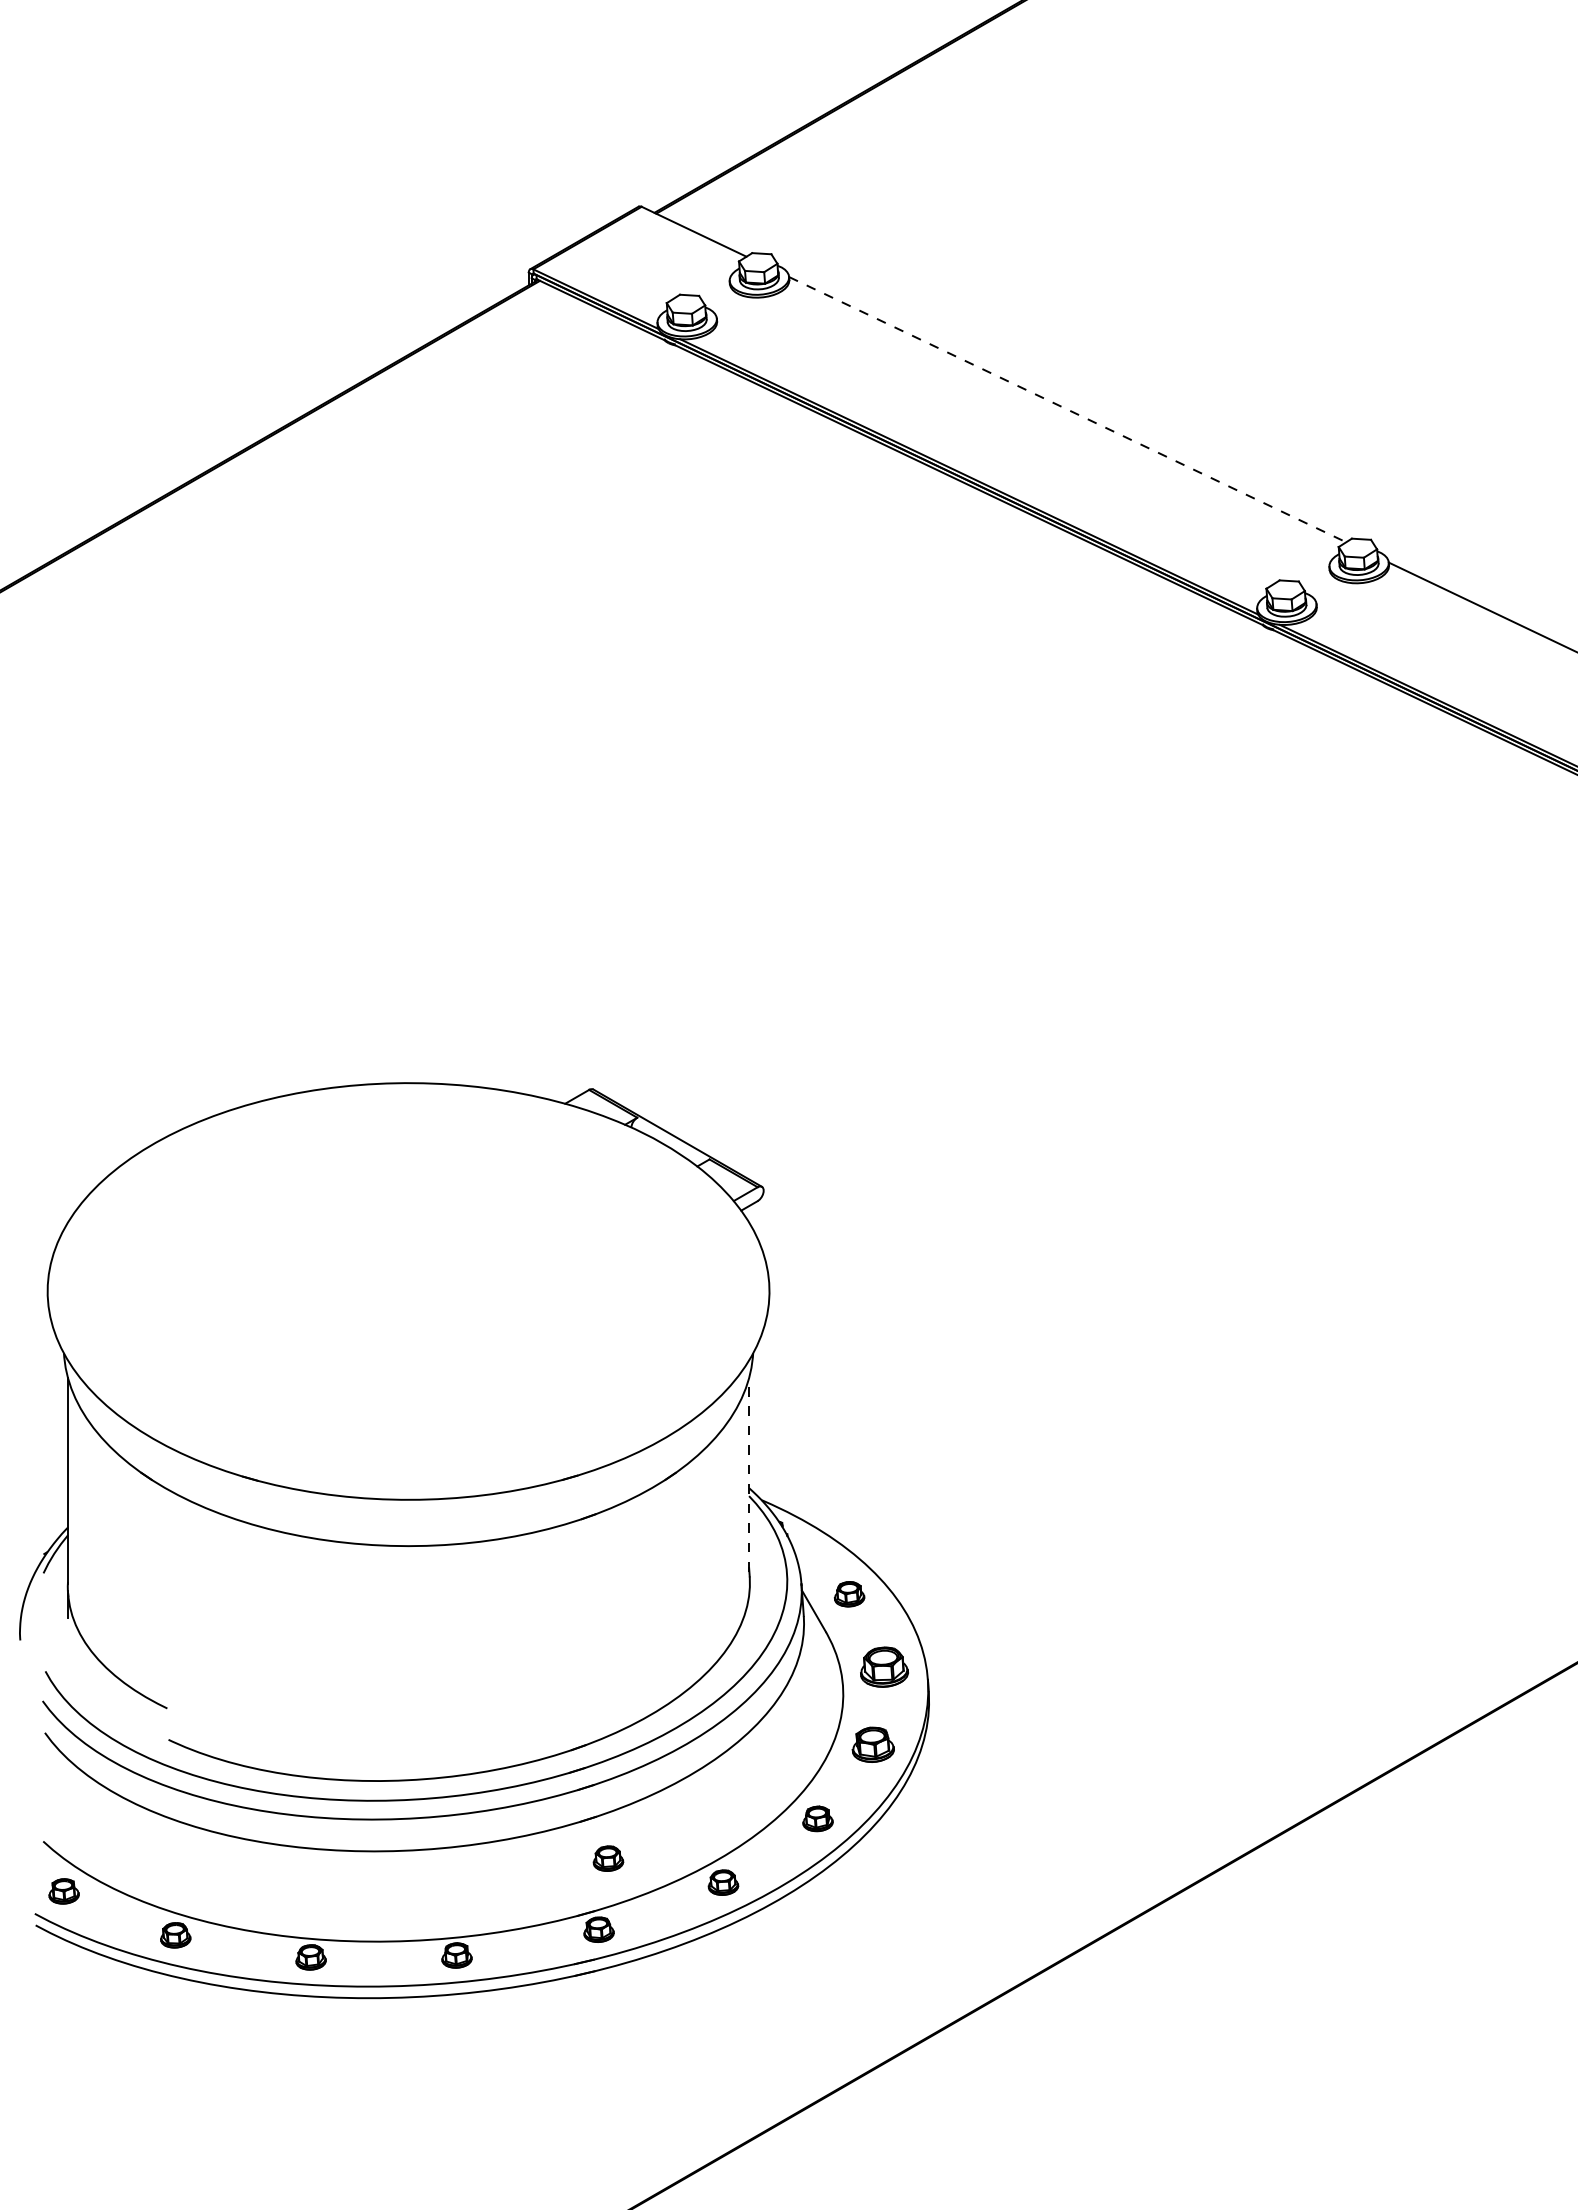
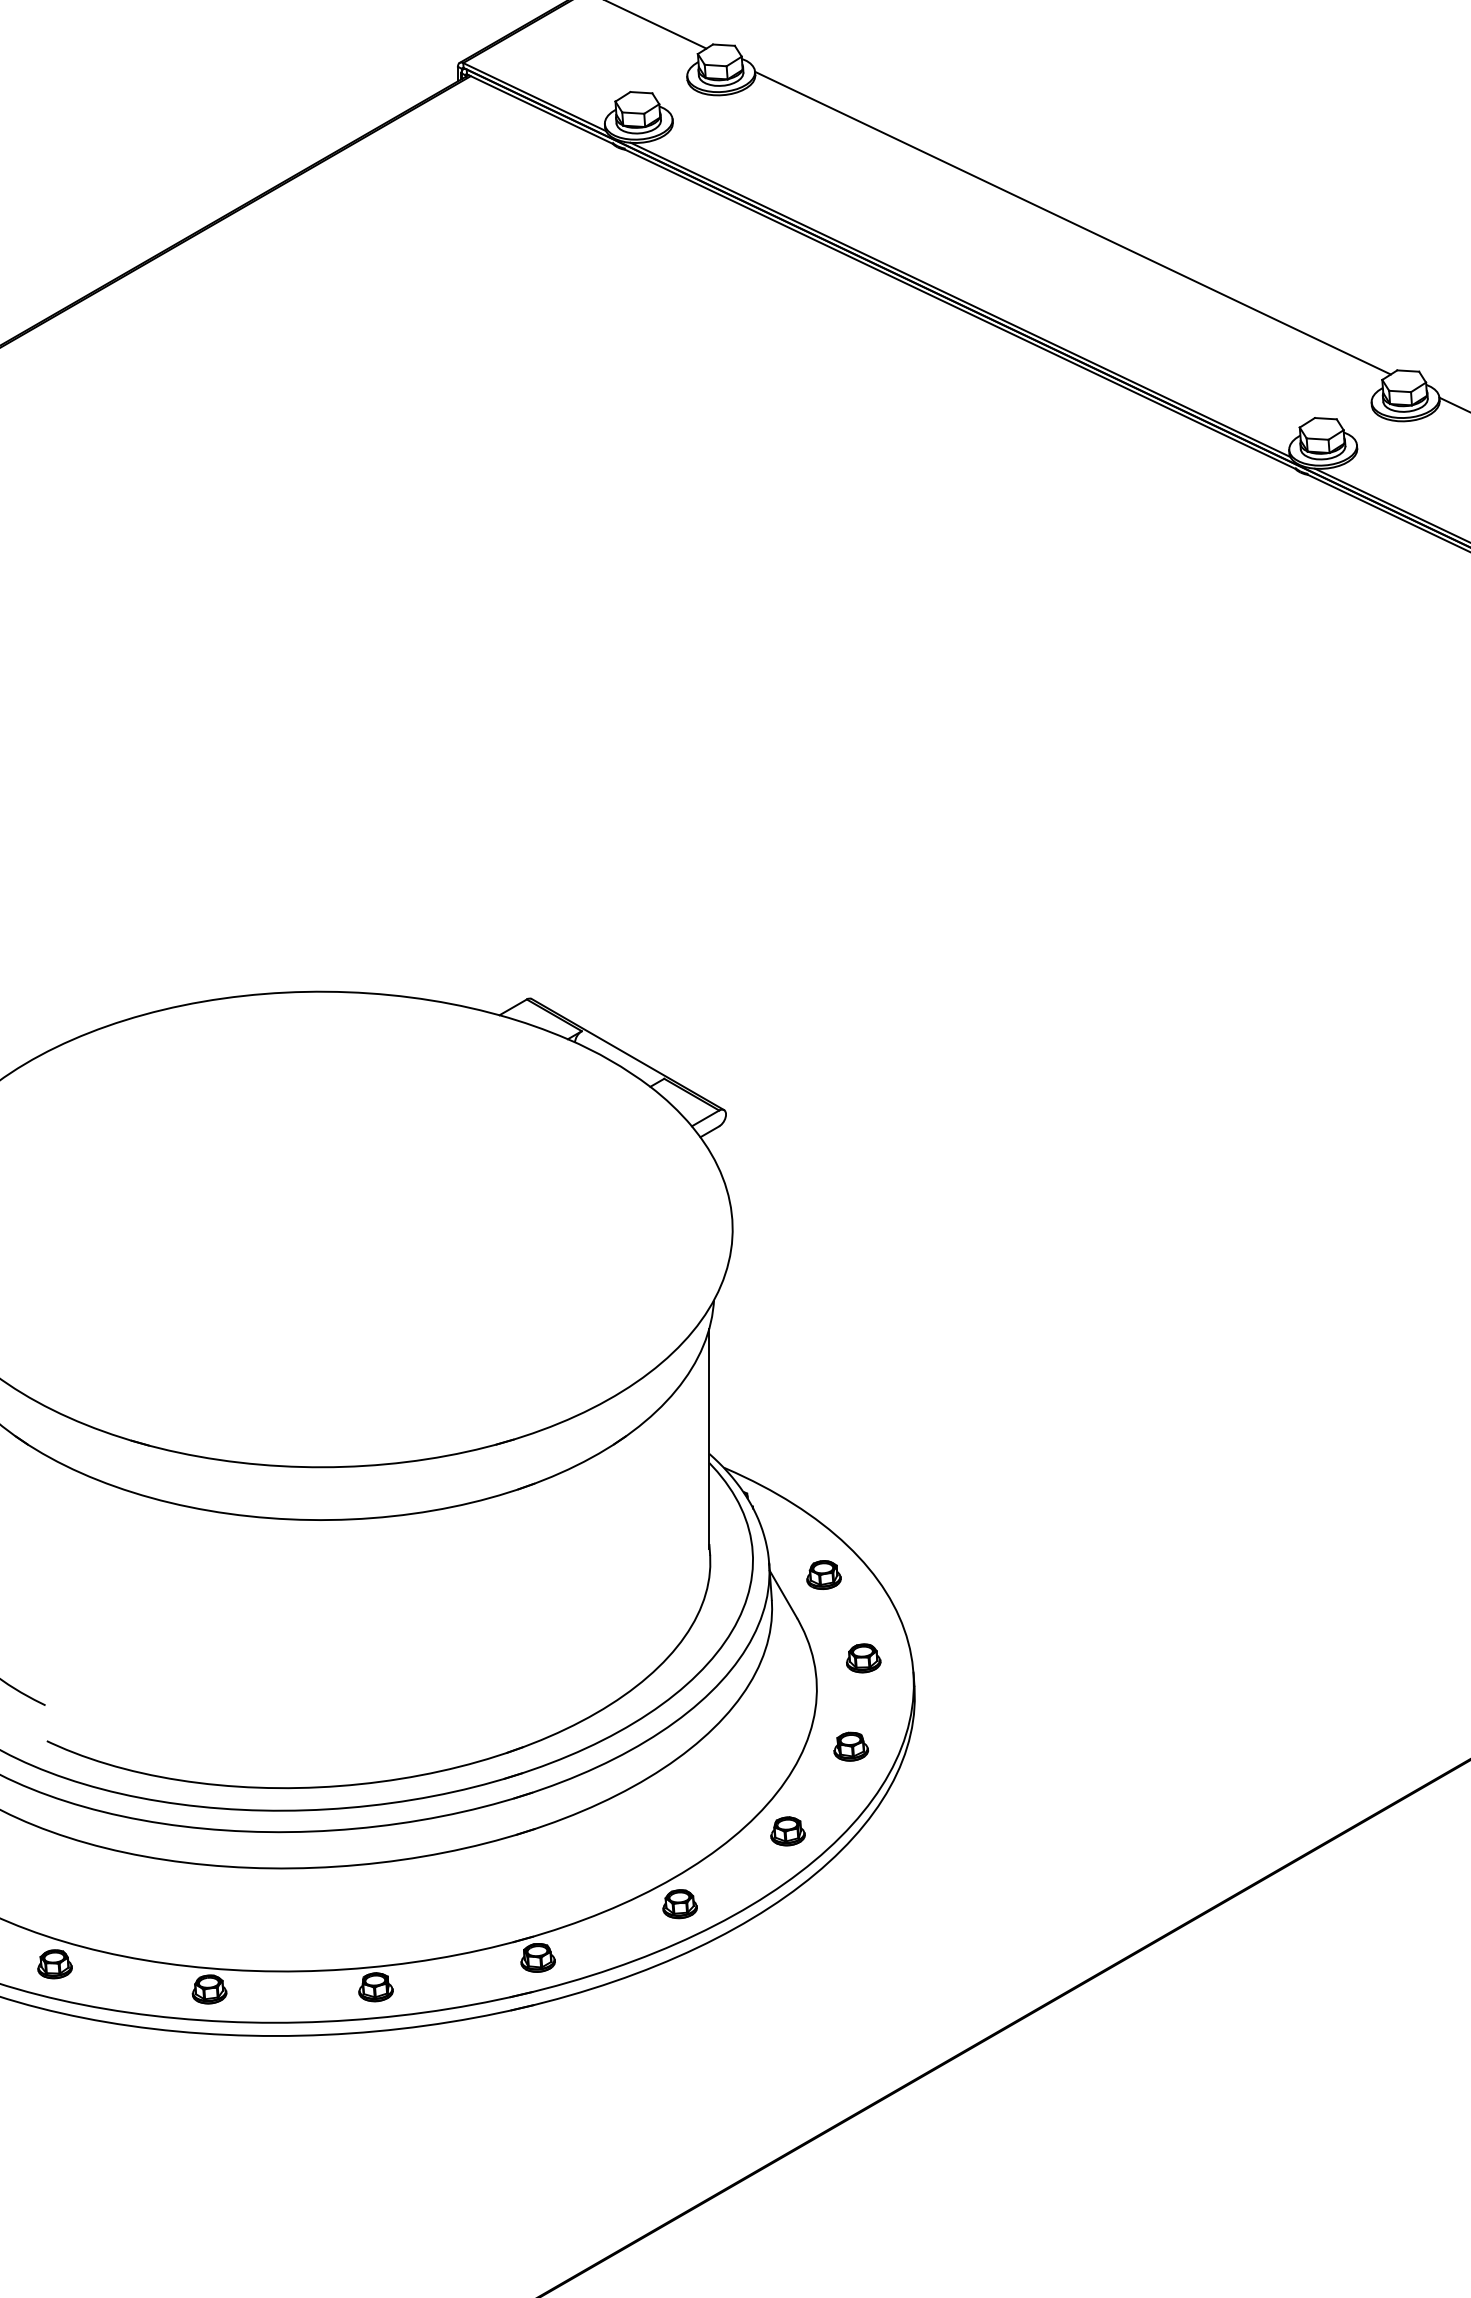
line: (1067, 409) -> (1072, 222), dashed -> solid
line: (749, 1474) -> (709, 1438), dashed -> solid
part: (883, 1667) -> (862, 1658), size x0.62
part: (873, 1744) -> (851, 1746), size x0.71
part: (608, 1858) -> (548, 1876), removed

